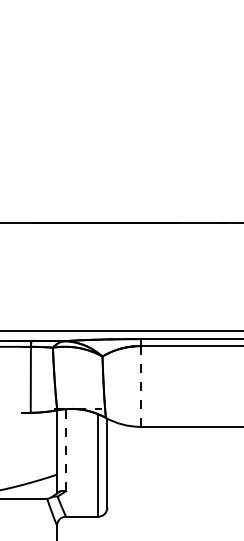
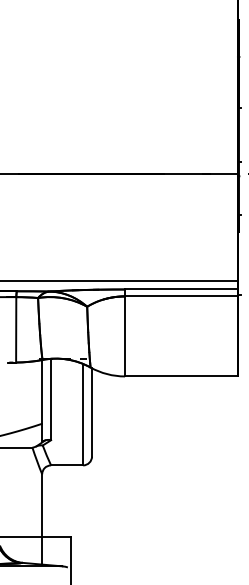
line: (141, 385) -> (125, 335), dashed -> solid
line: (66, 450) -> (51, 399), dashed -> solid

